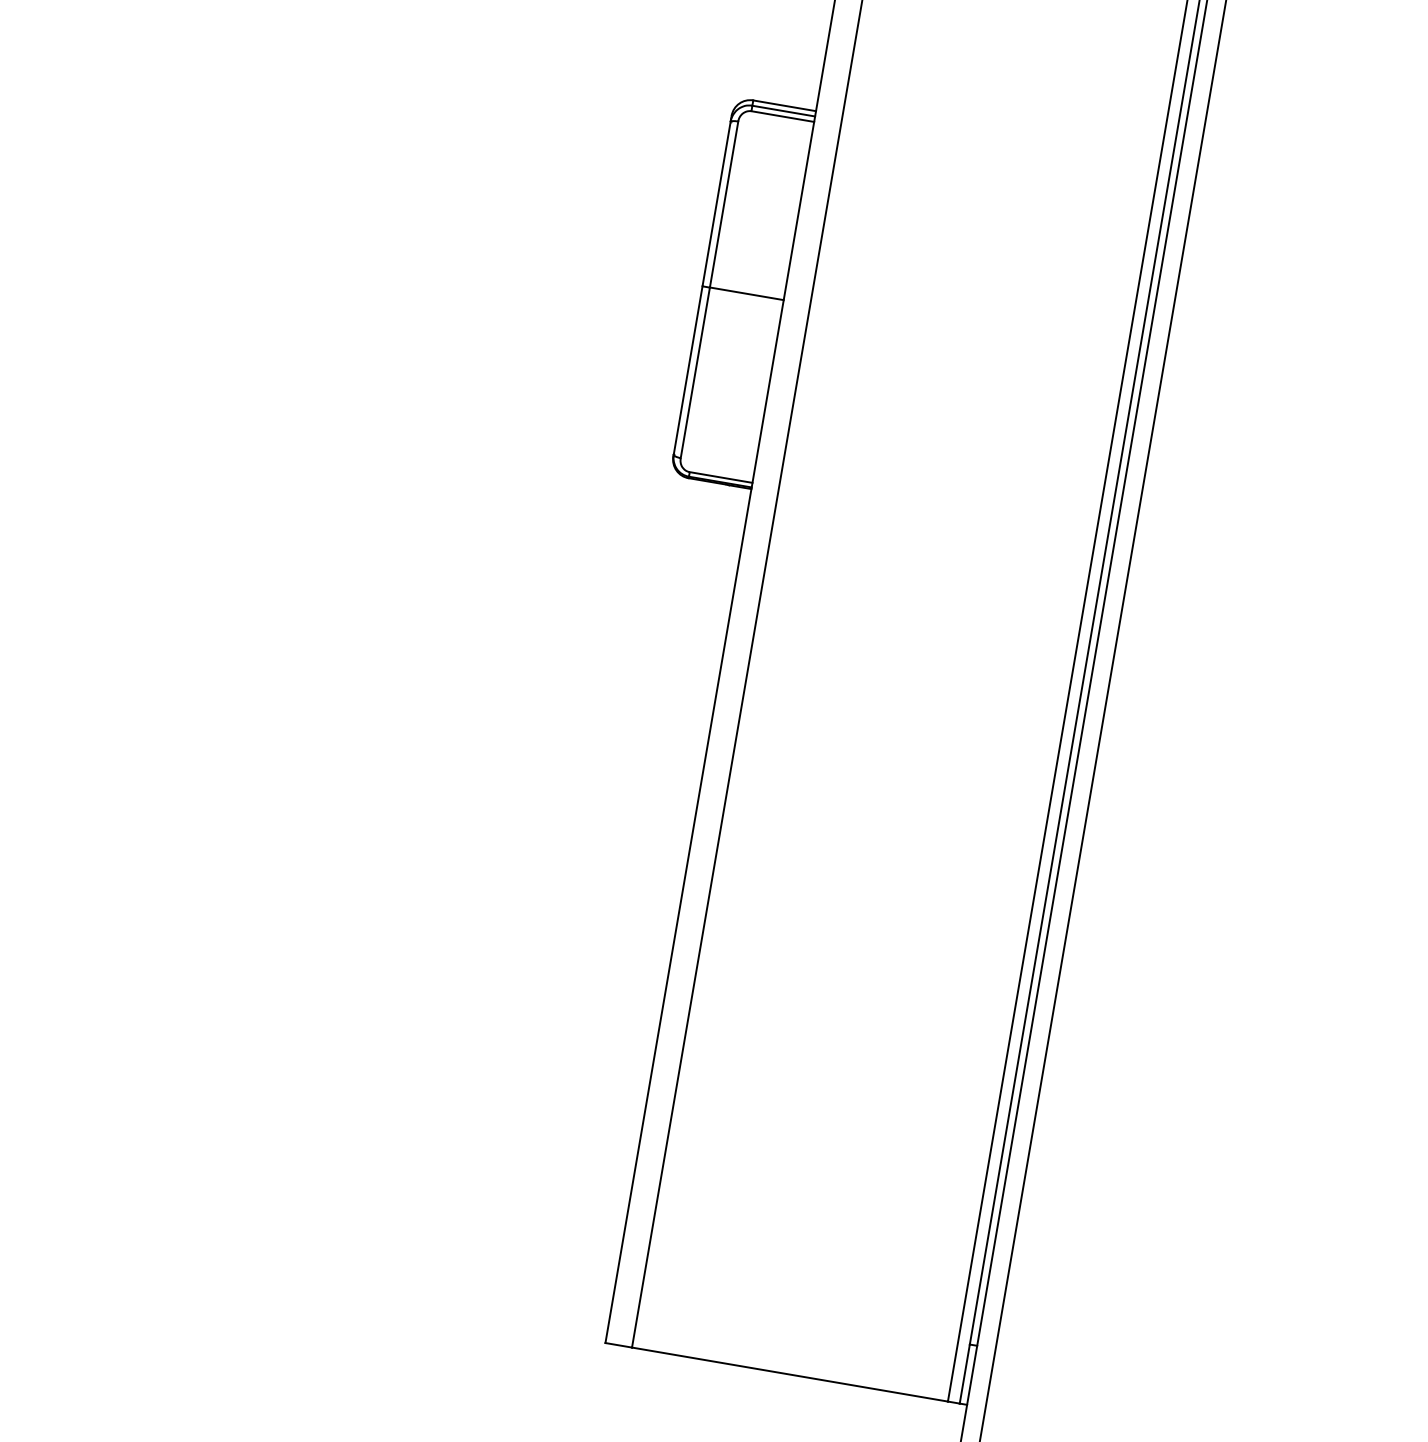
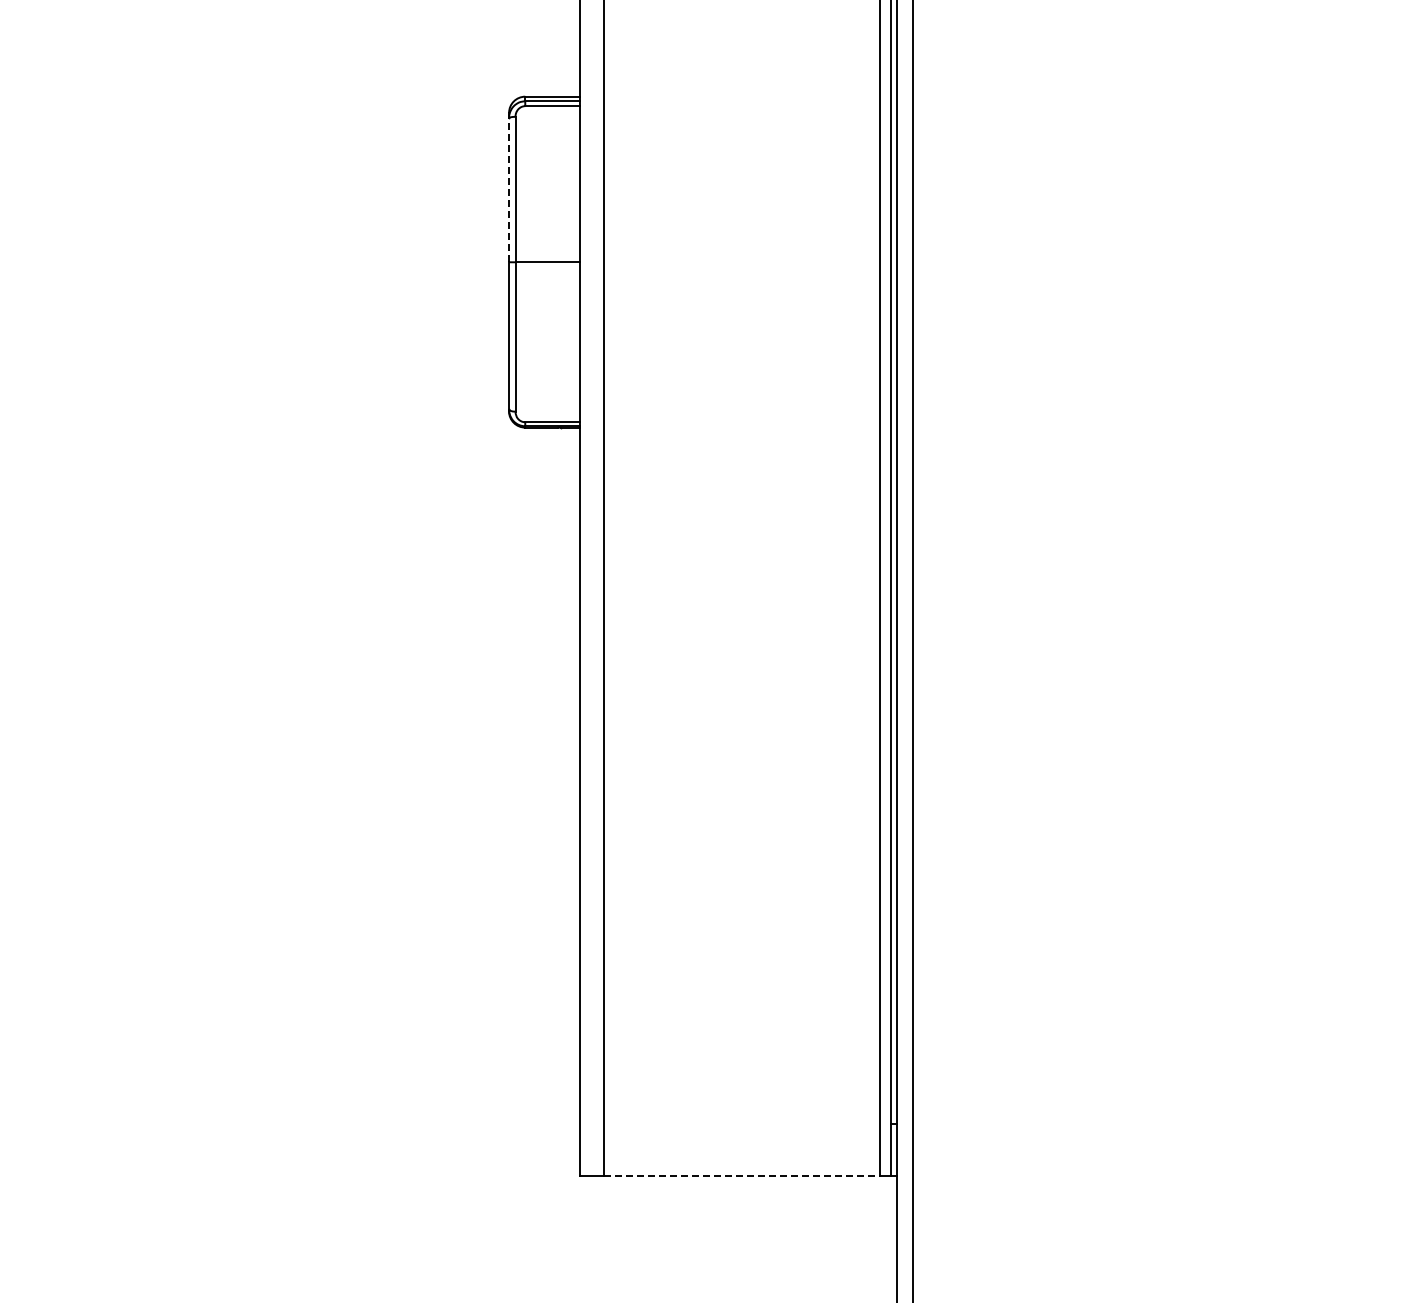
line: (717, 203) -> (509, 189), solid -> dashed
line: (790, 1374) -> (742, 1175), solid -> dashed

